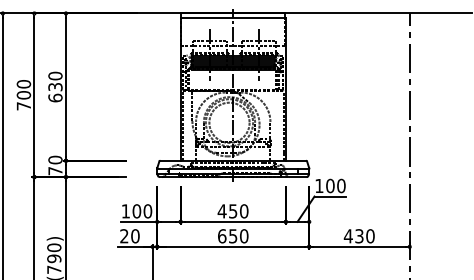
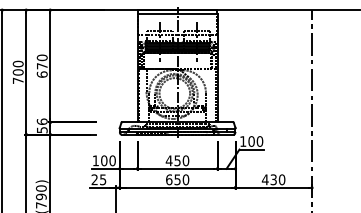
text: (55, 87) -> (42, 66), 630 -> 670
text: (55, 165) -> (42, 125), 70 -> 56
text: (135, 236) -> (103, 179), 20 -> 25

